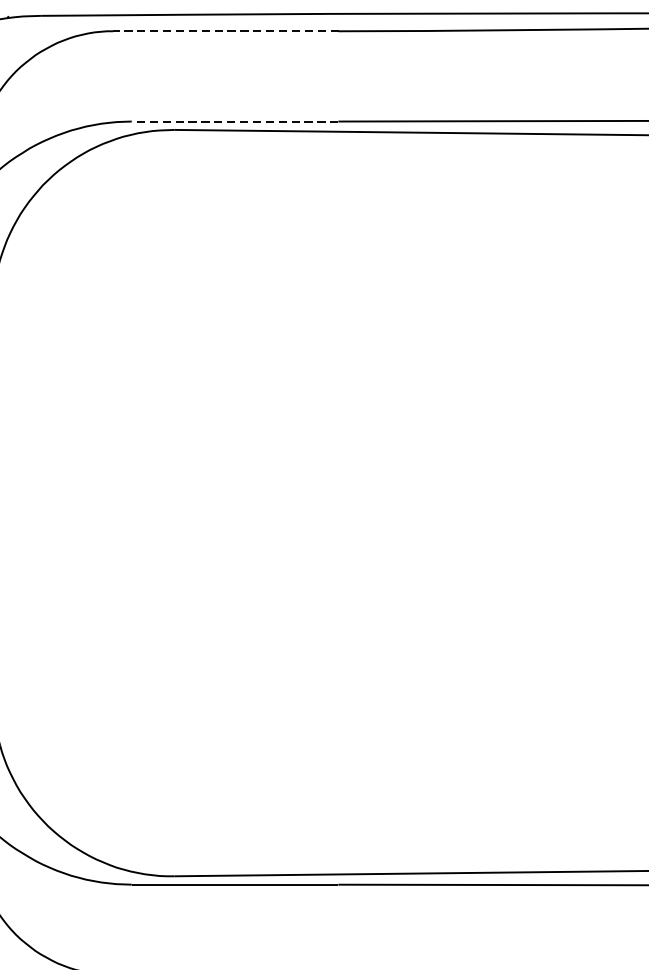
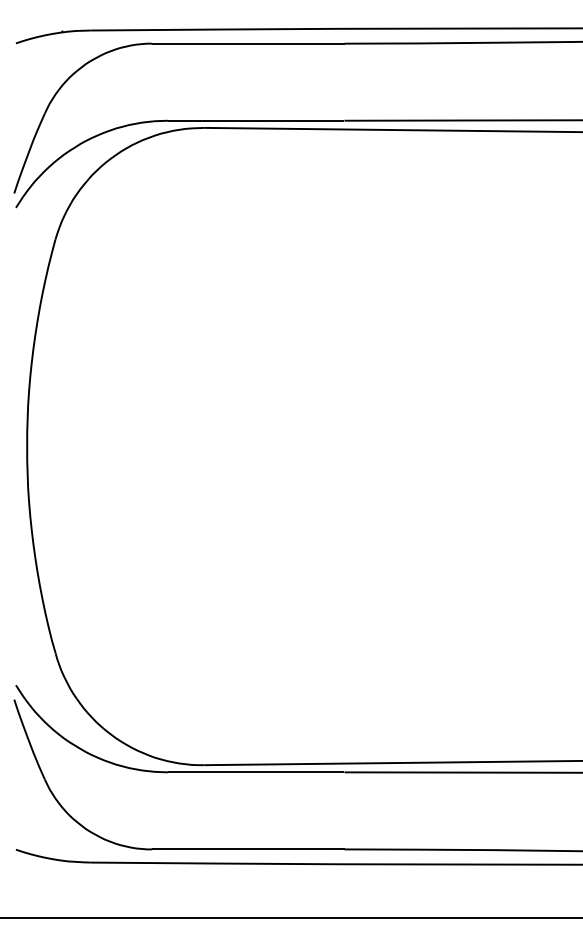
line: (224, 31) -> (247, 43), dashed -> solid
line: (234, 121) -> (255, 120), dashed -> solid

